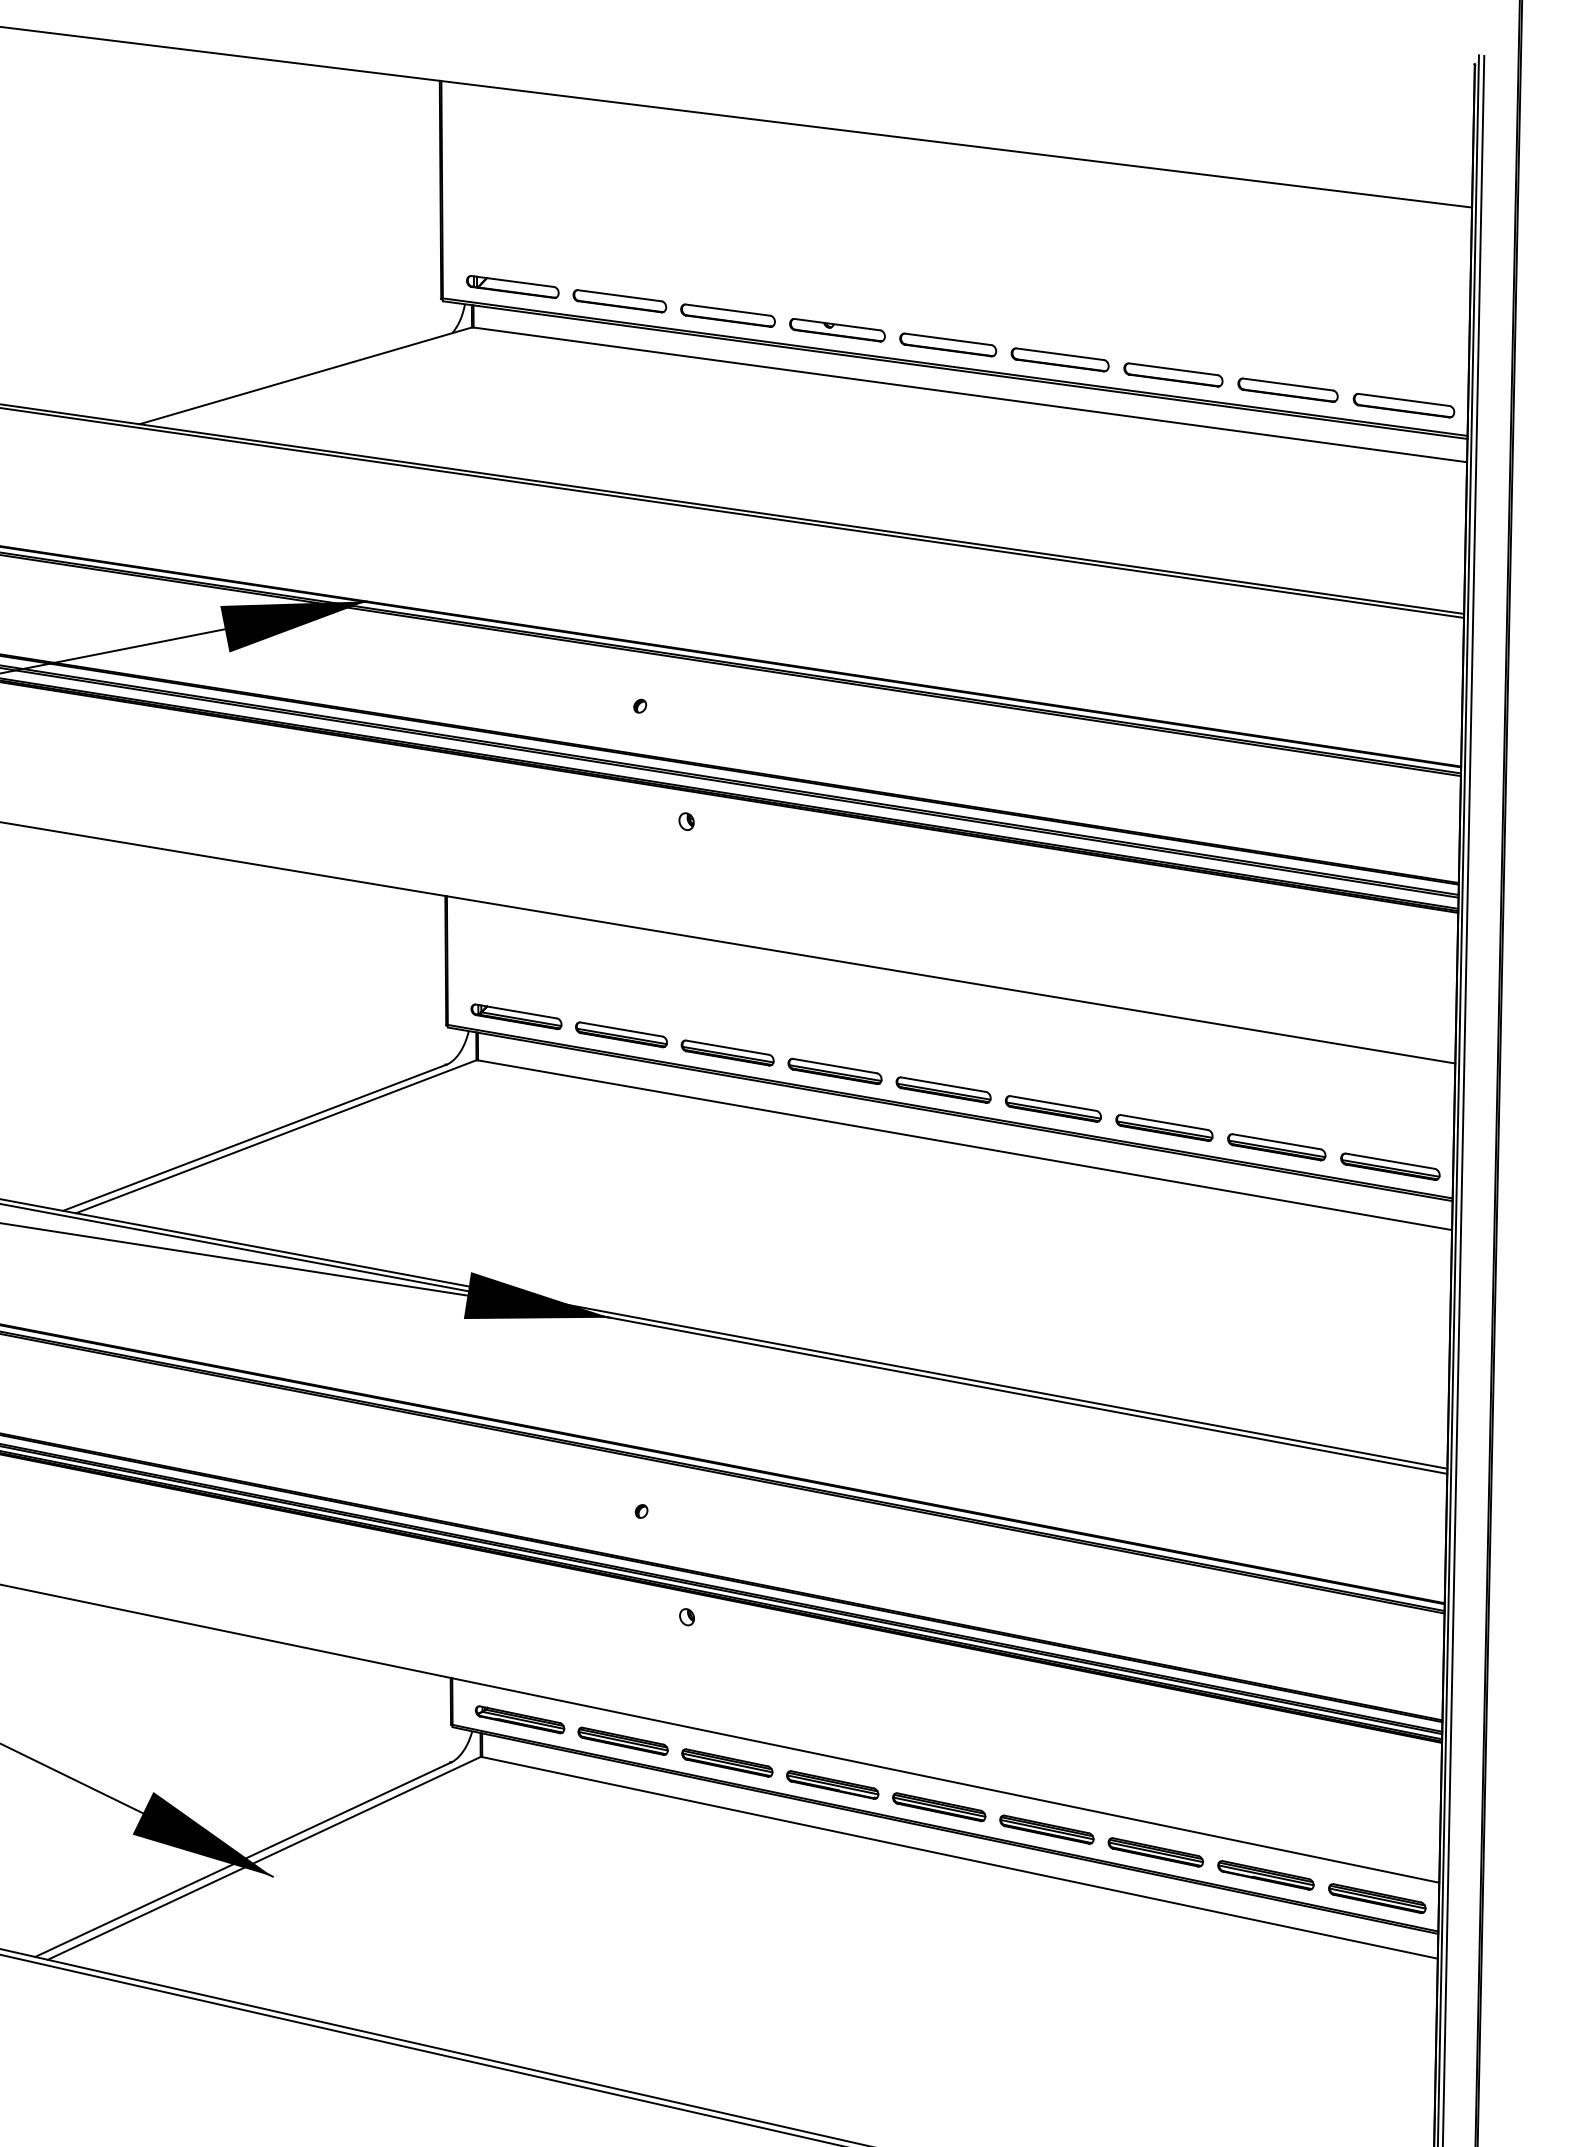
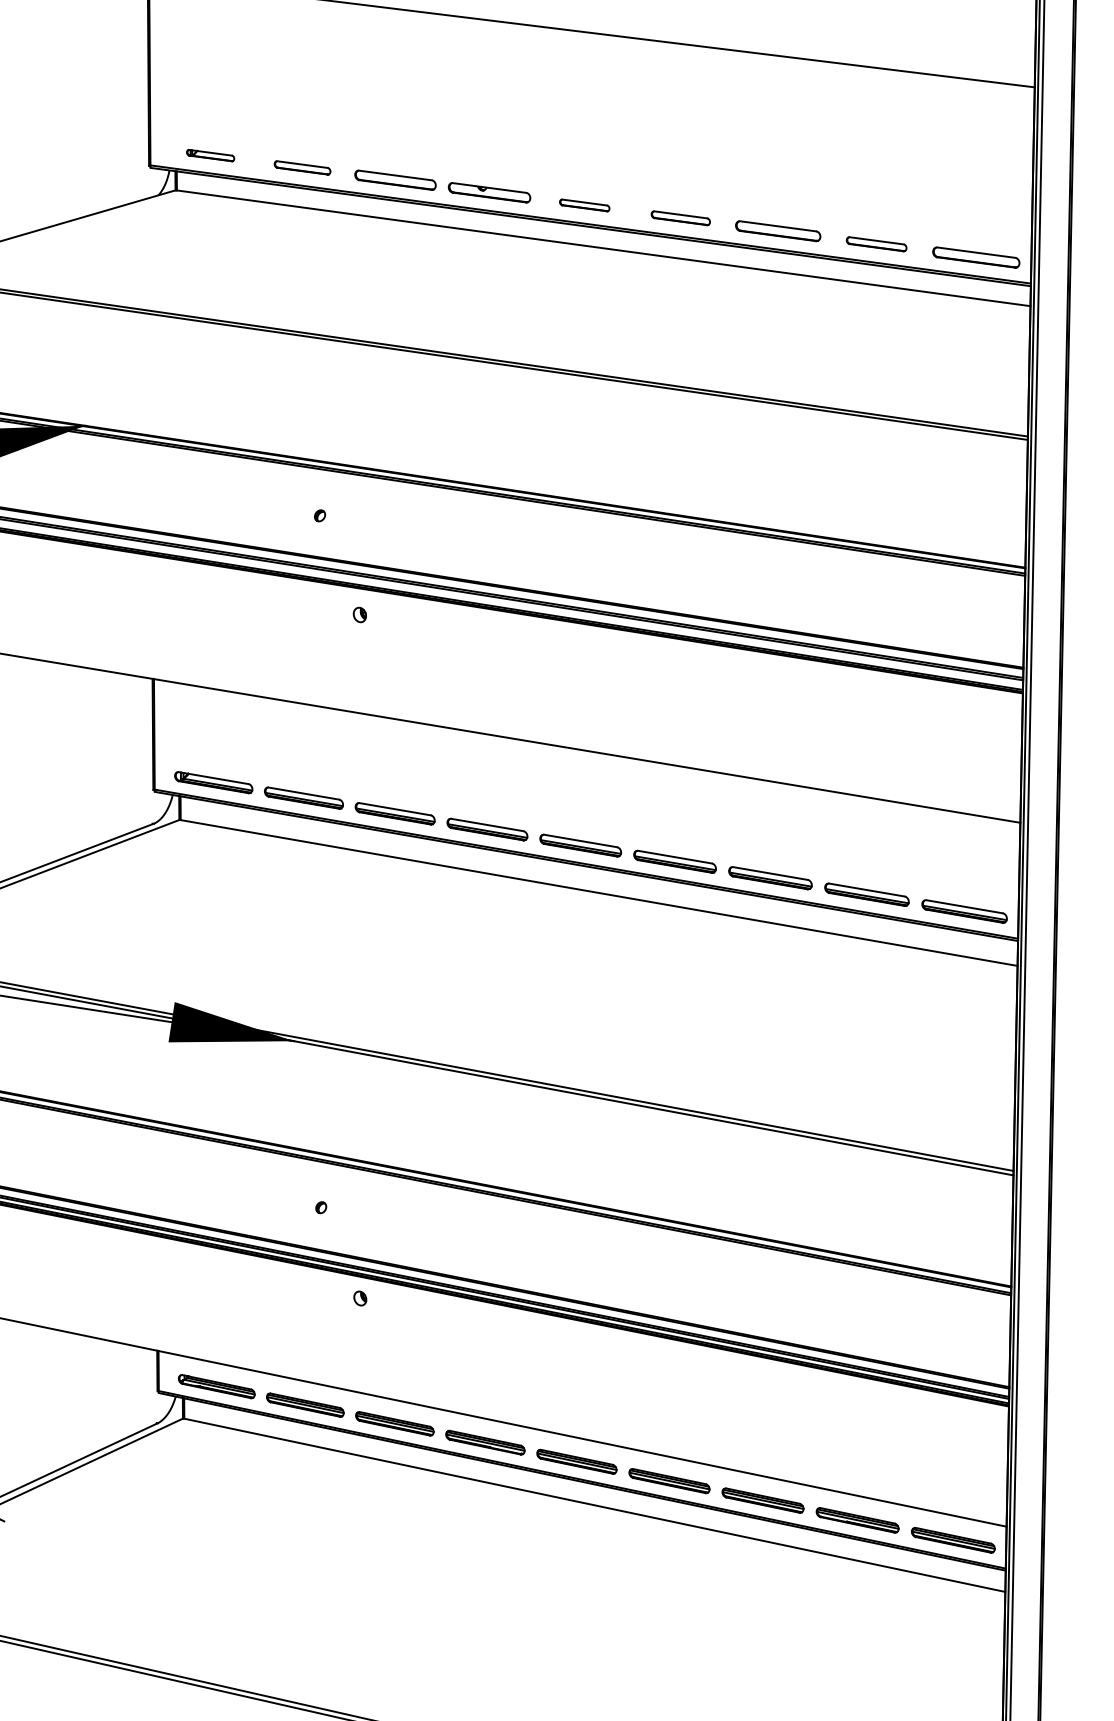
part: (512, 286) -> (210, 155), size x0.6
part: (619, 301) -> (302, 168), size x0.7
part: (948, 344) -> (584, 205), size x0.6
part: (1059, 359) -> (680, 217), size x0.7
part: (1287, 389) -> (876, 243), size x0.7

